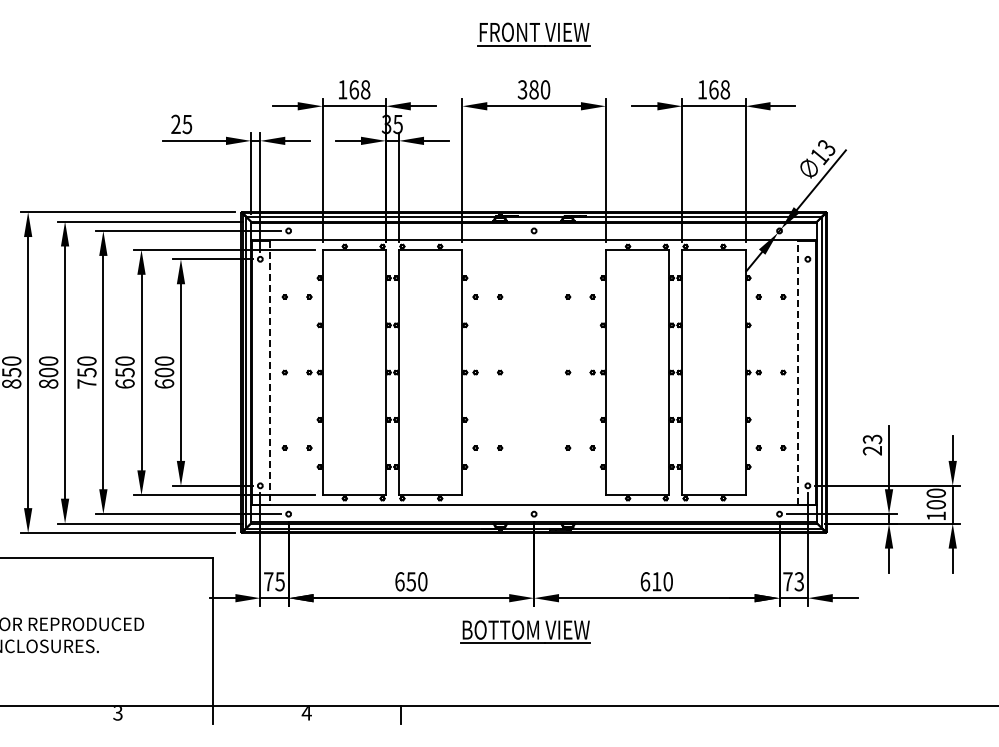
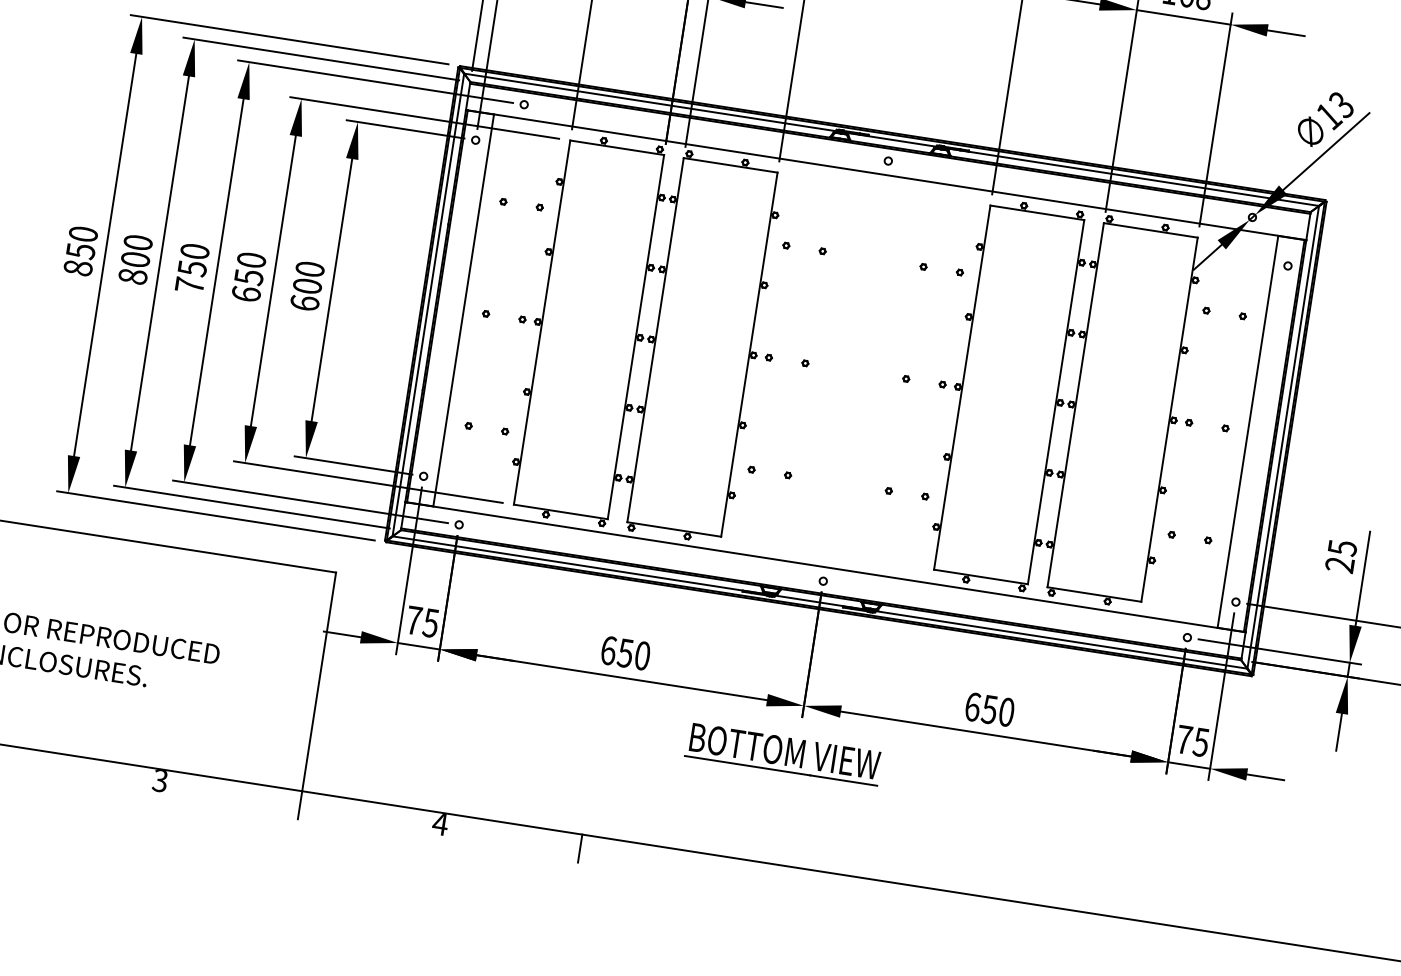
line: (798, 372) -> (1248, 431), dashed -> solid
line: (269, 373) -> (463, 311), dashed -> solid
text: (871, 438) -> (1341, 546), 23 -> 25
text: (656, 581) -> (989, 709), 610 -> 650
text: (799, 581) -> (1201, 742), 73 -> 75

